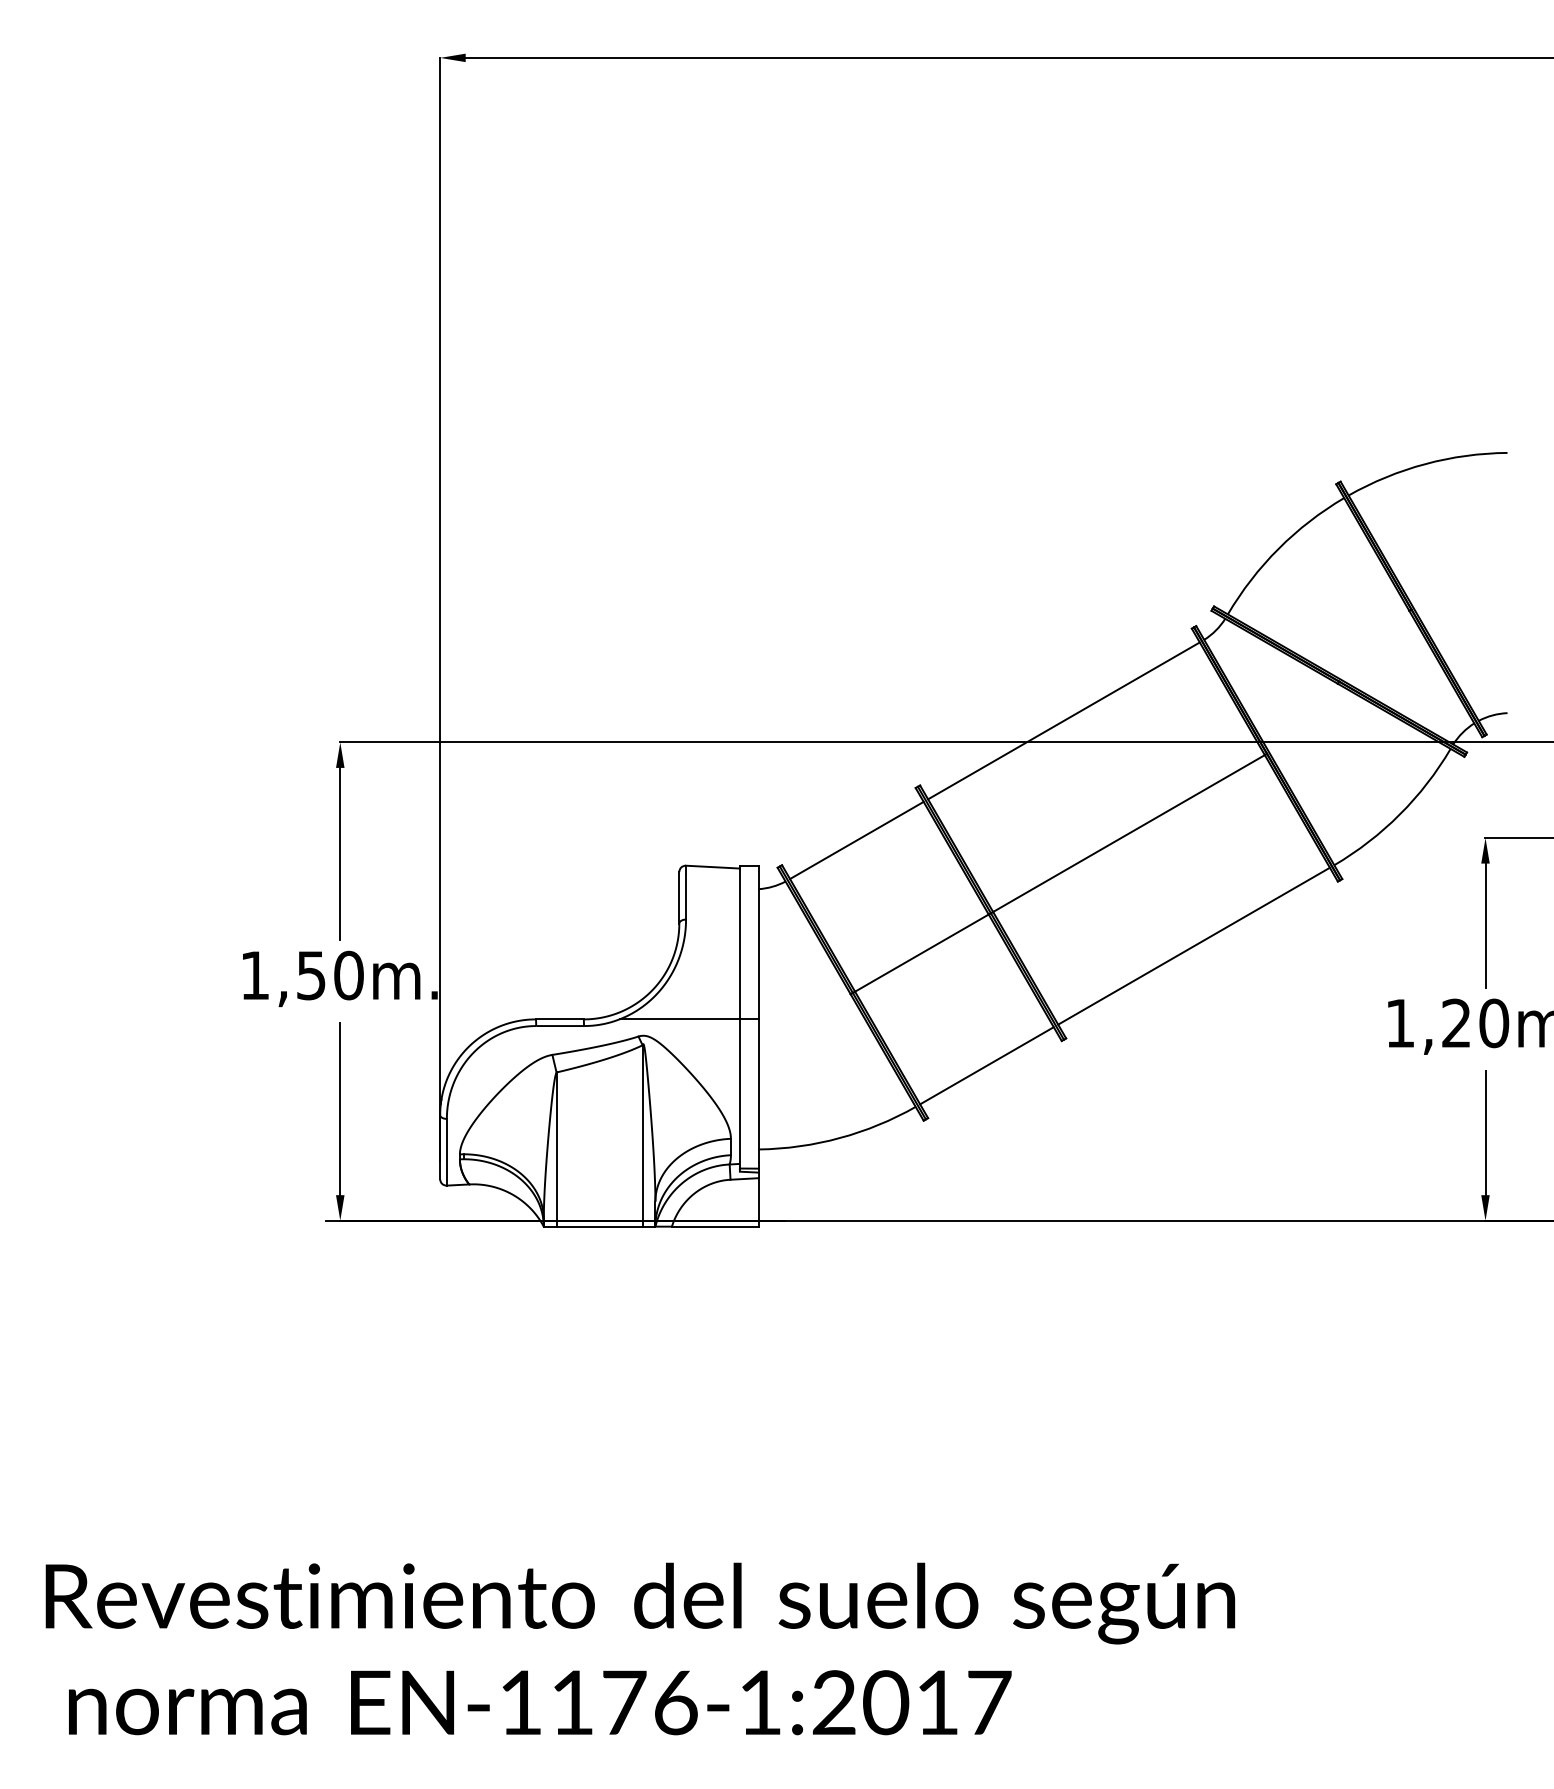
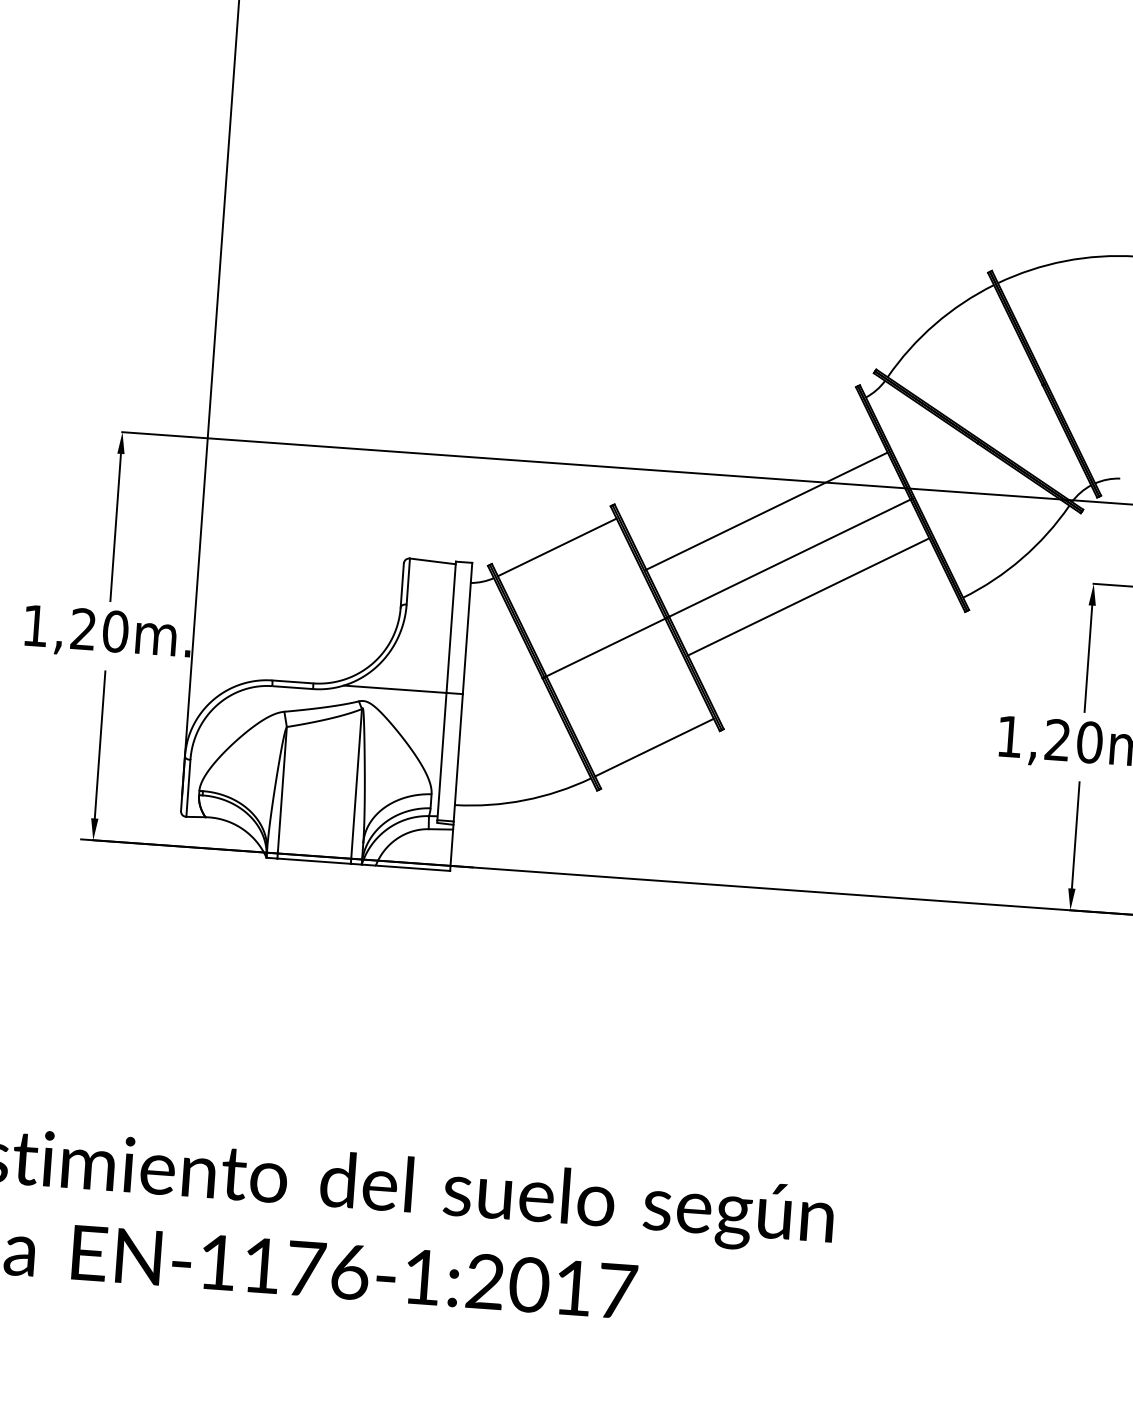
line: (1063, 720) -> (766, 510), moved
line: (1193, 945) -> (808, 596), moved
text: (311, 975) -> (83, 629), 1,50m. -> 1,20m.

